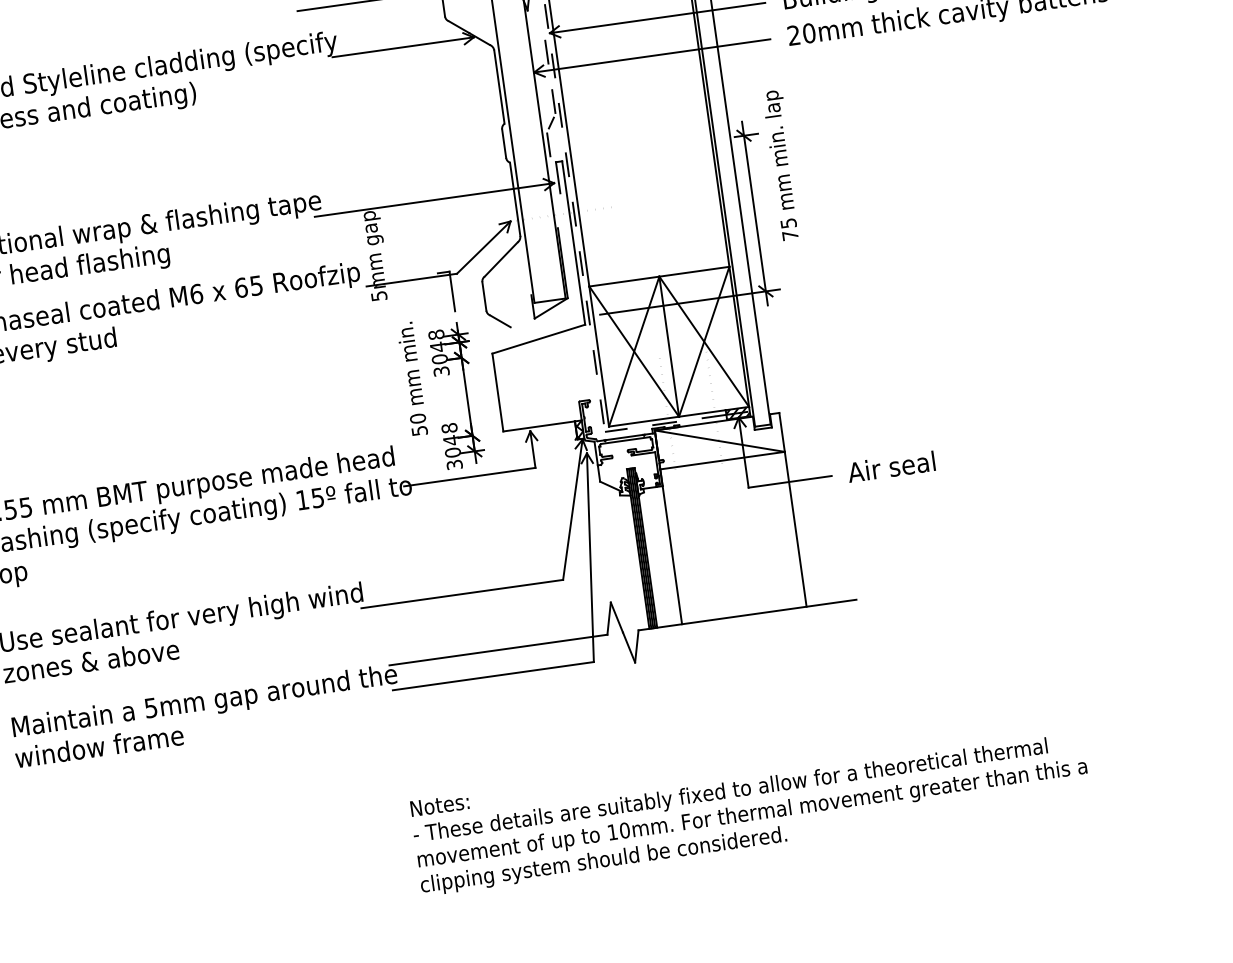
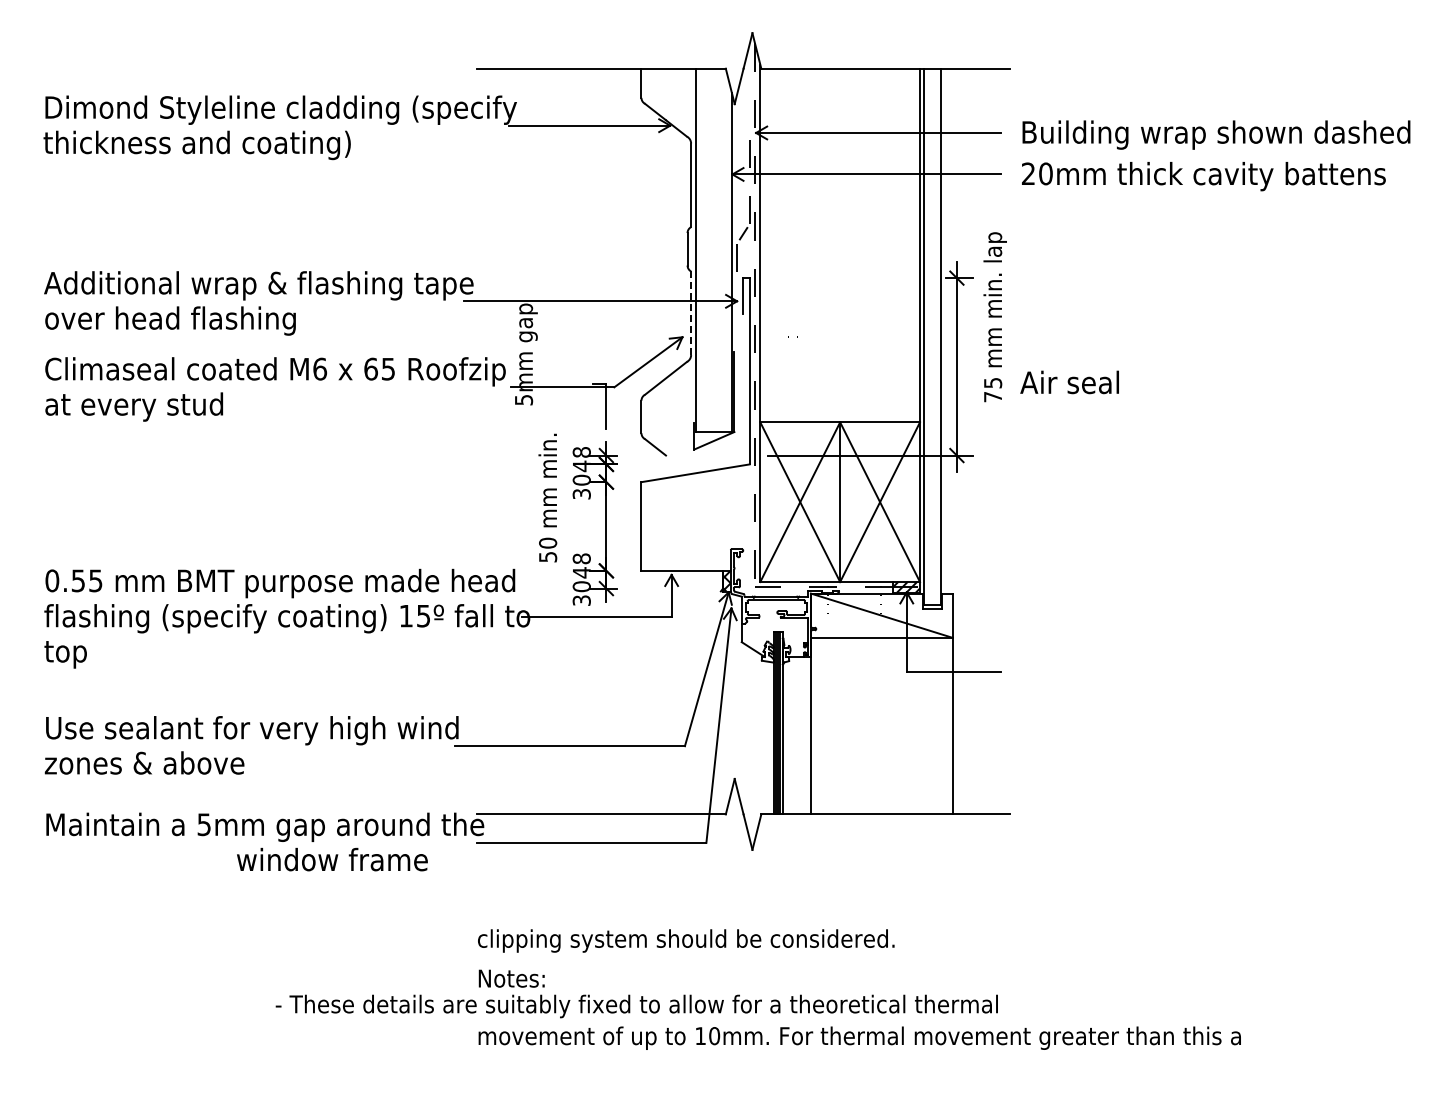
line: (515, 199) -> (691, 313), solid -> dashed
text: (891, 466) -> (1069, 382), moved
text: (99, 746) -> (332, 859), moved
text: (730, 791) -> (636, 1006), moved
text: (603, 860) -> (686, 940), moved

